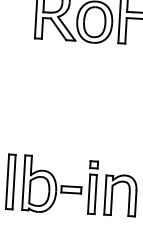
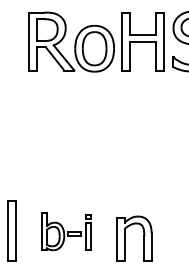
part: (59, 185) -> (66, 231), size x0.6

